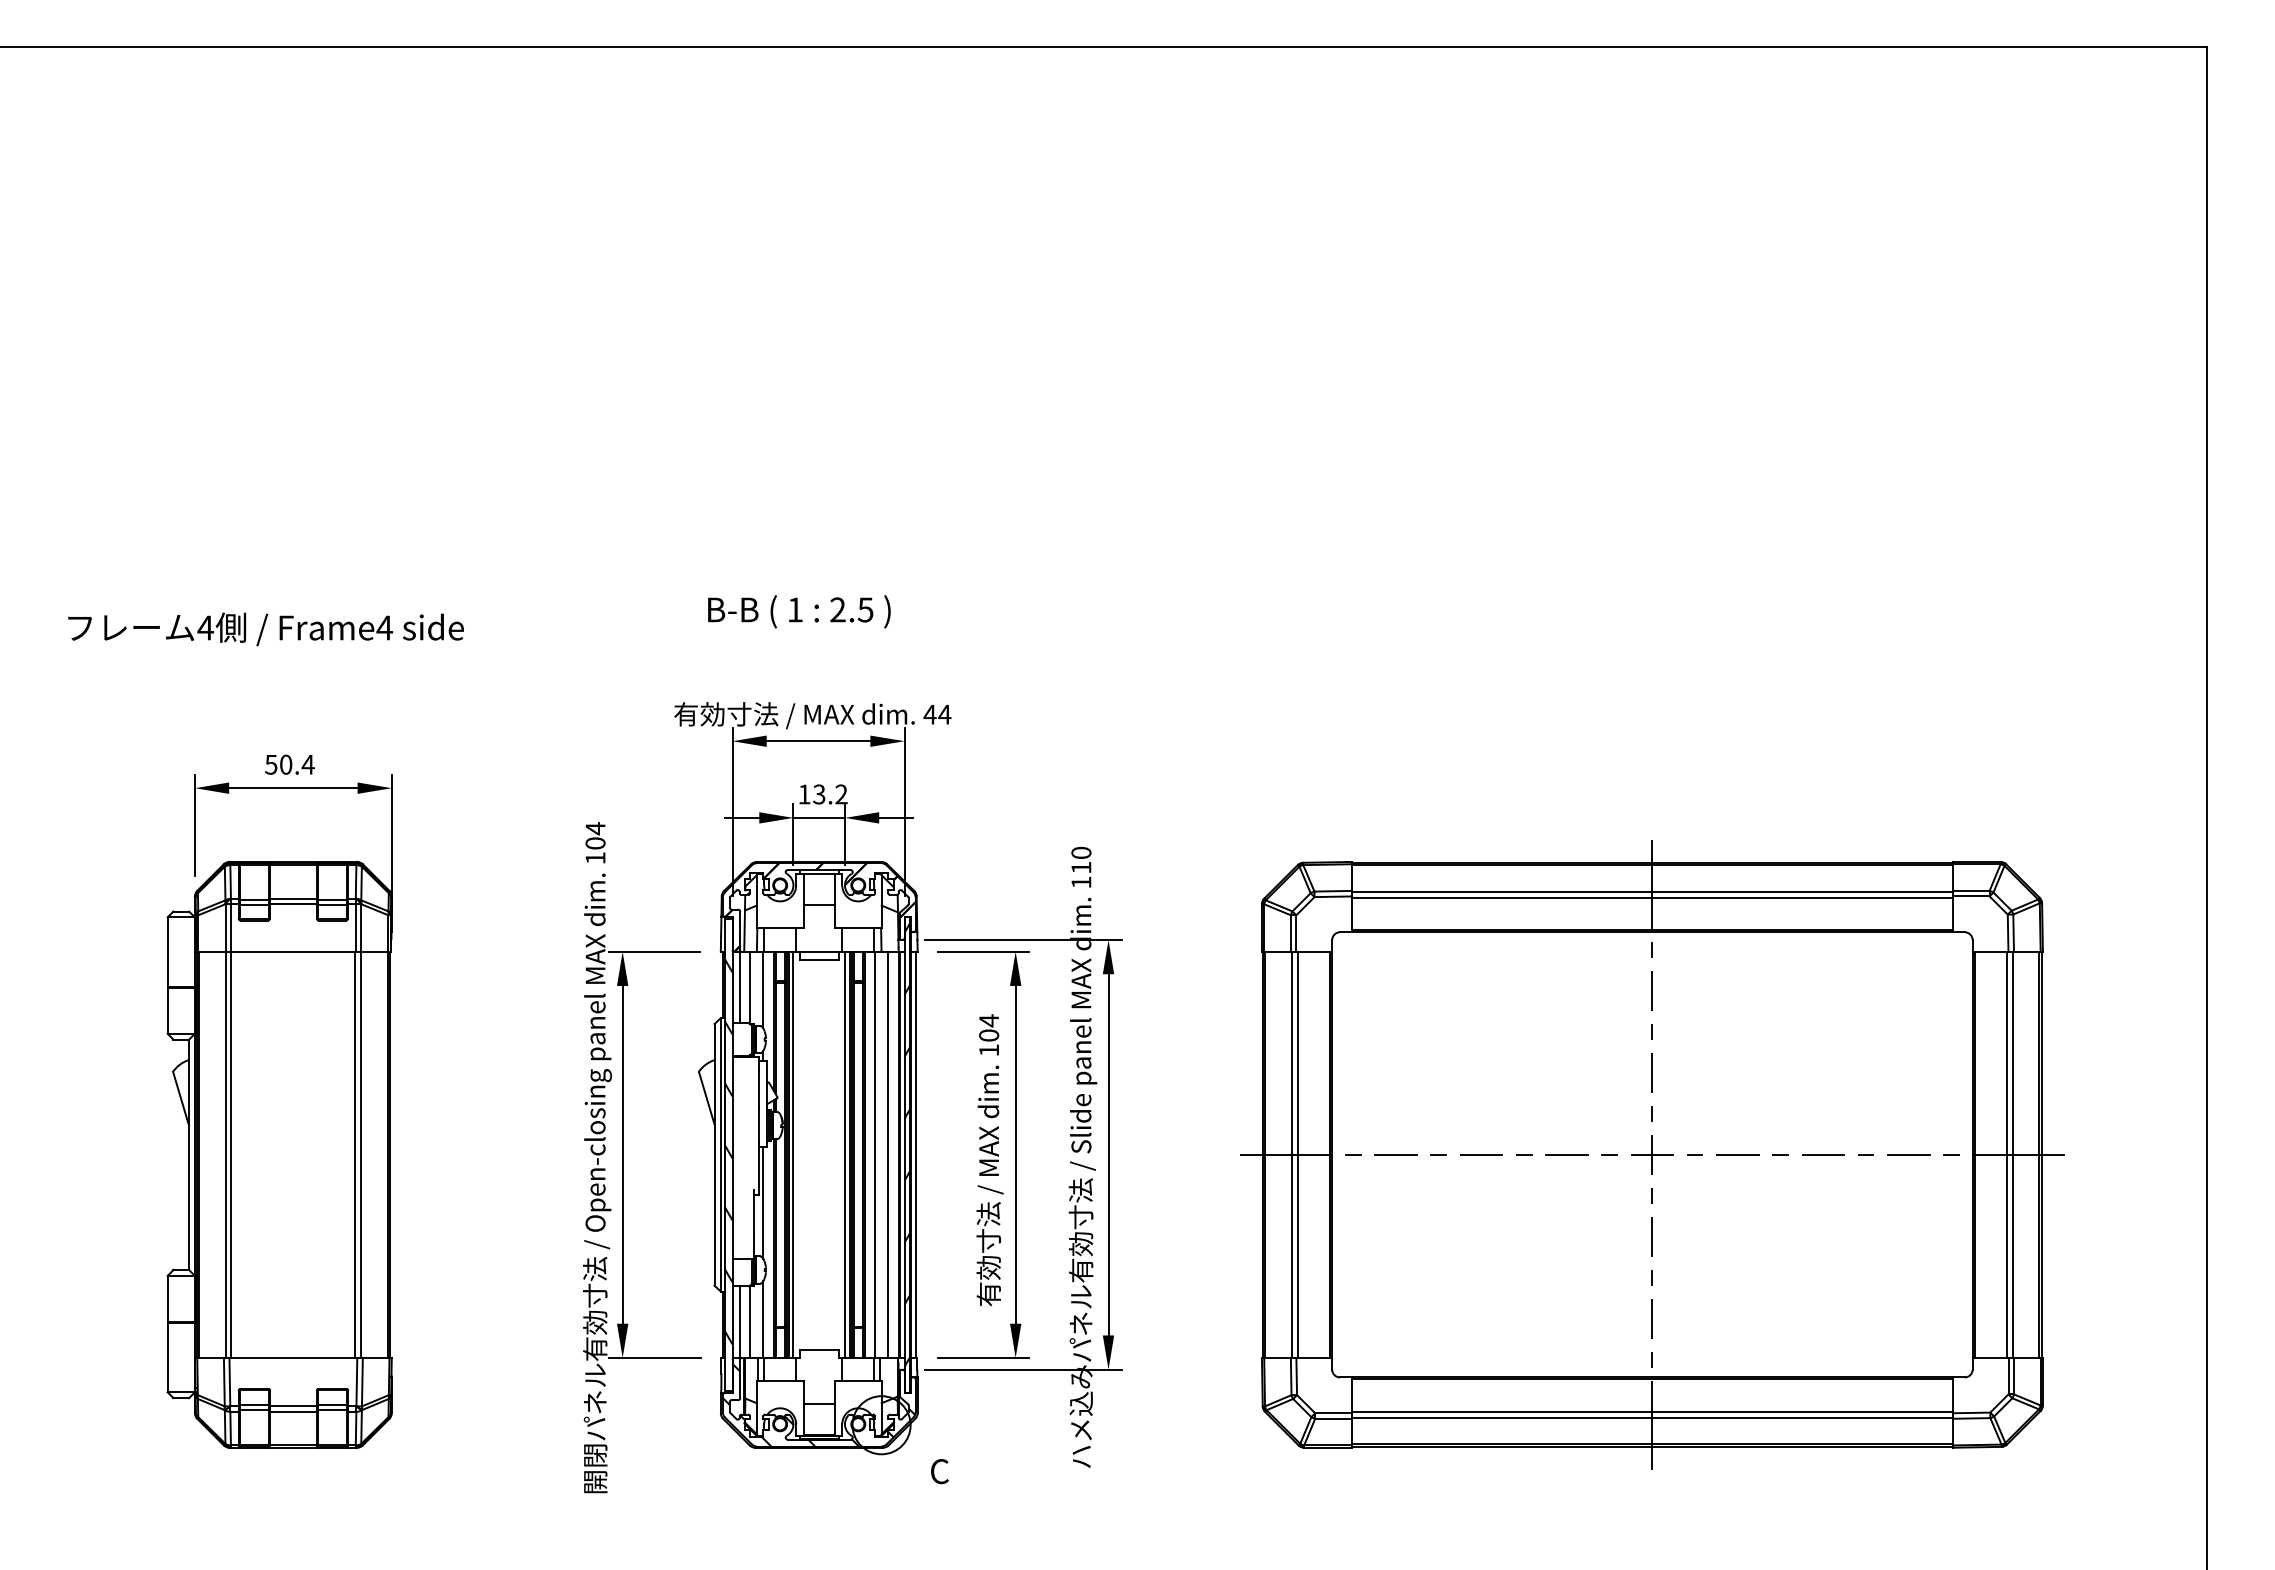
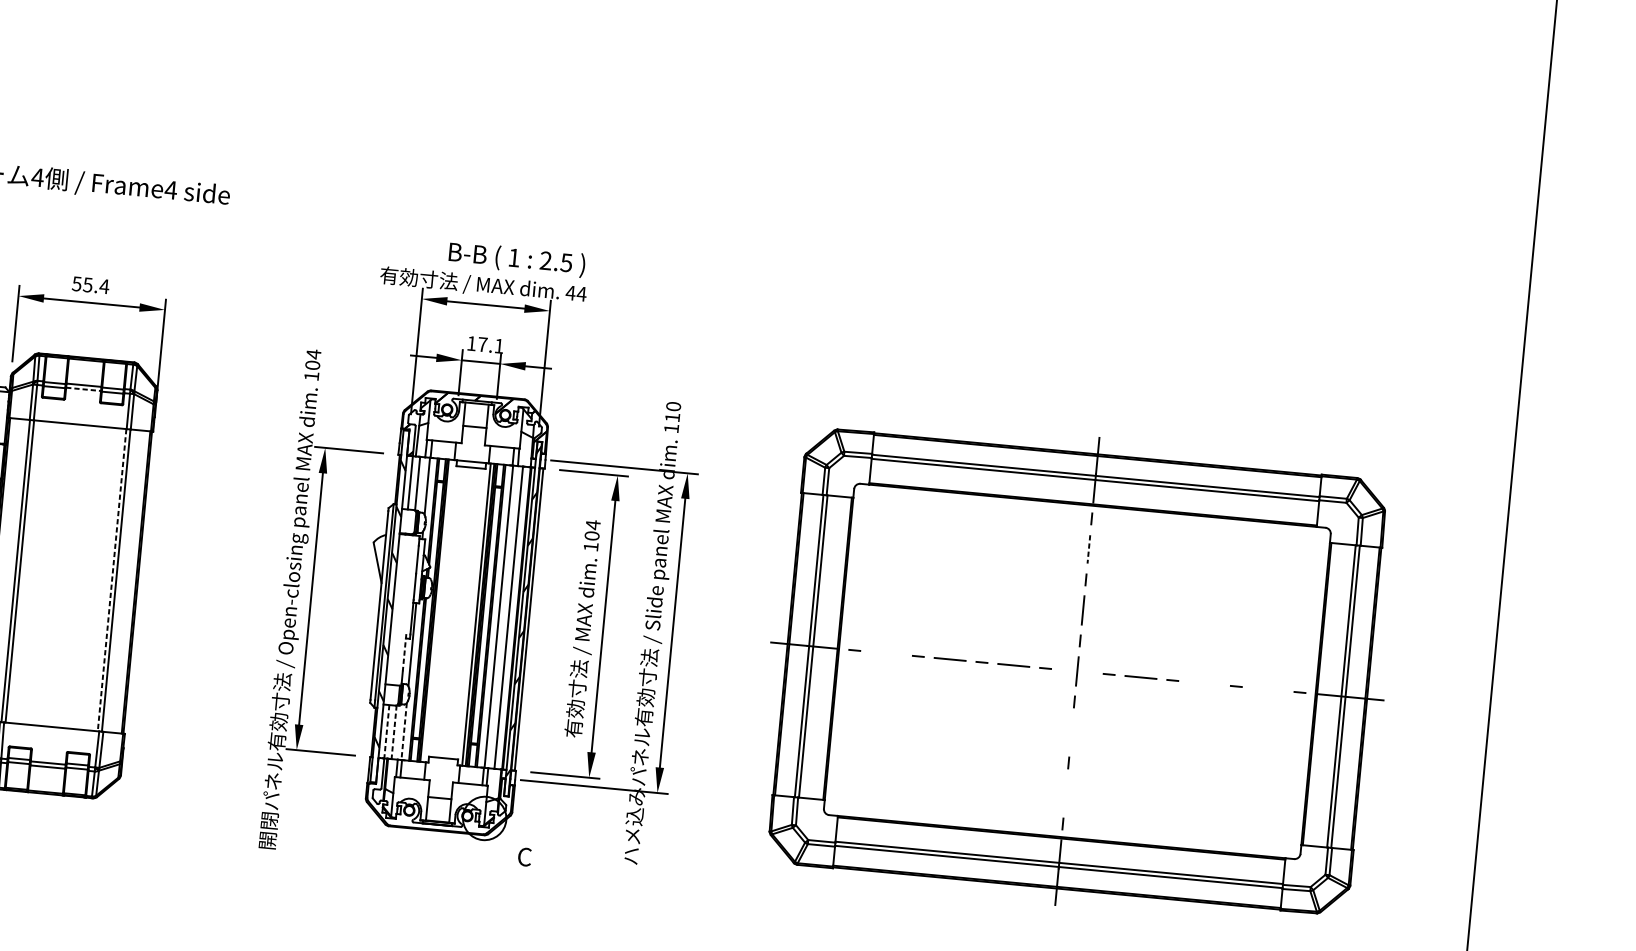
text: (799, 611) -> (517, 259), moved
text: (285, 764) -> (87, 284), 50.4 -> 55.4
text: (830, 794) -> (491, 345), 13.2 -> 17.1
line: (293, 904) -> (83, 389), solid -> dashed
line: (1652, 991) -> (1088, 549), solid -> dashed
line: (793, 1154) -> (438, 610), removed
line: (1395, 1154) -> (886, 653), removed
line: (1652, 1154) -> (1077, 671), removed
line: (1823, 1154) -> (1204, 683), removed
line: (1908, 1154) -> (1267, 689), removed
line: (355, 1155) -> (112, 580), solid -> dashed
line: (754, 1214) -> (404, 652), solid -> dashed
line: (1652, 1236) -> (1071, 732), removed
line: (1652, 1318) -> (1065, 793), removed
line: (763, 1320) -> (404, 732), solid -> dashed
line: (740, 1322) -> (386, 732), solid -> dashed
line: (750, 1322) -> (394, 732), solid -> dashed
hatch: (818, 1404) -> (439, 798), removed

